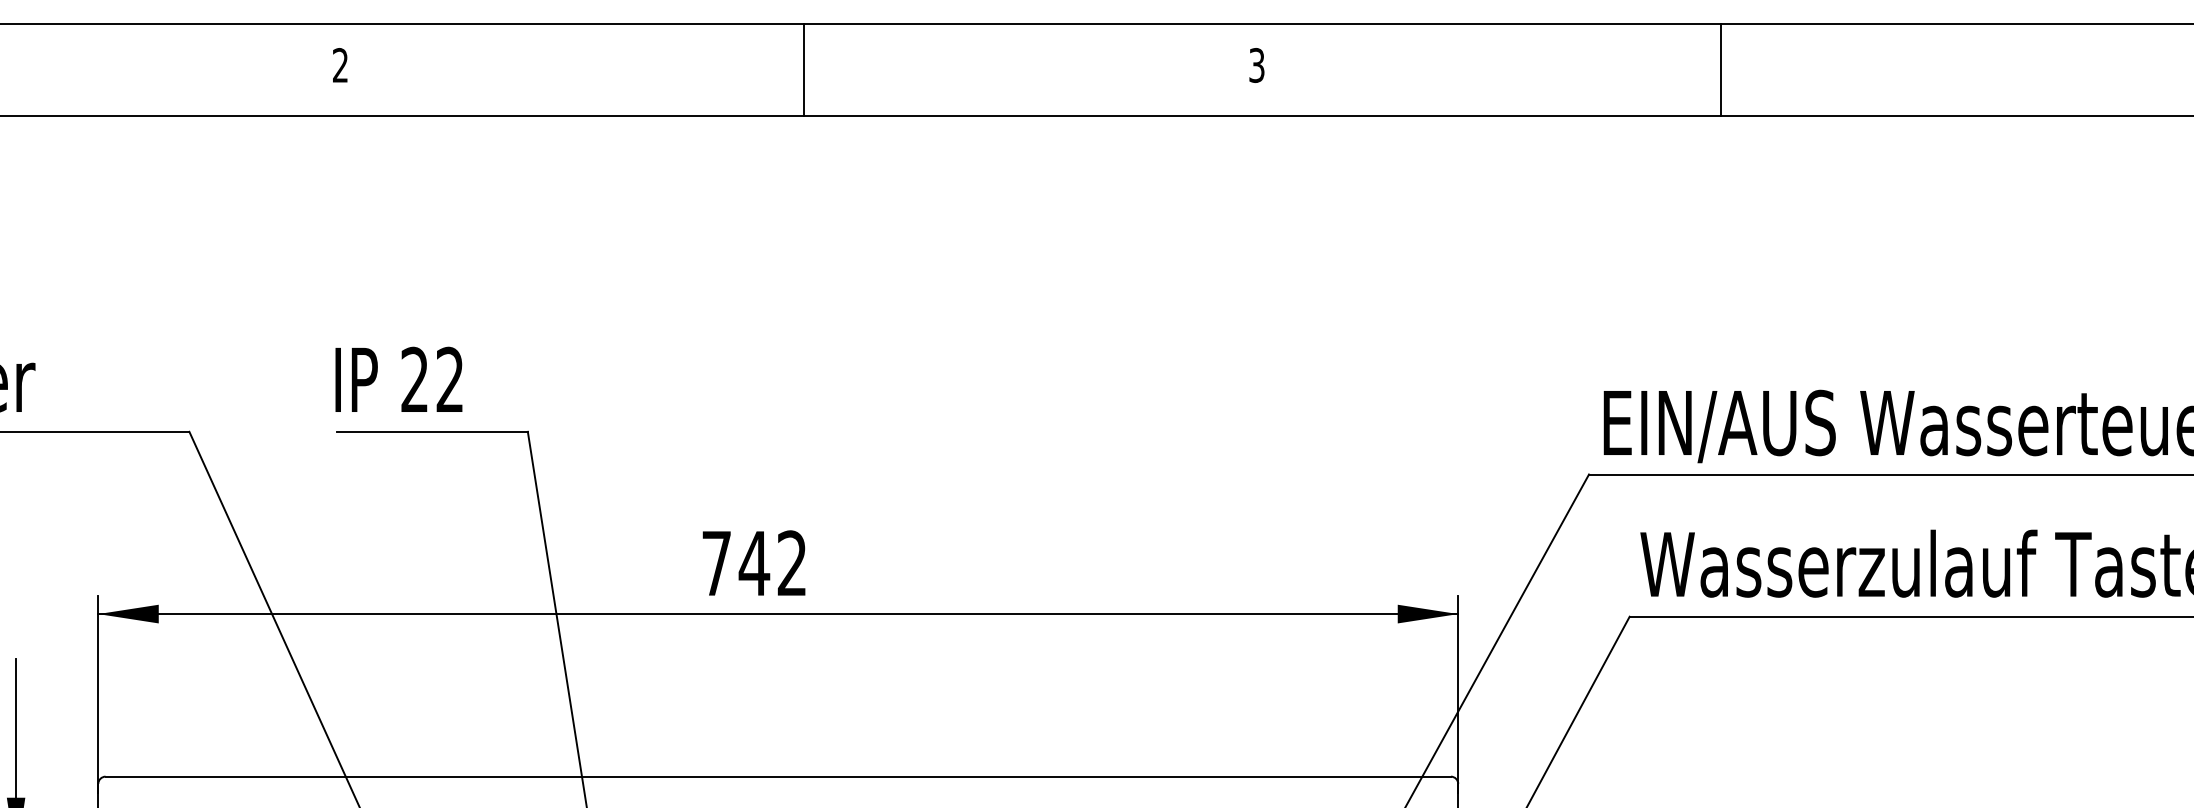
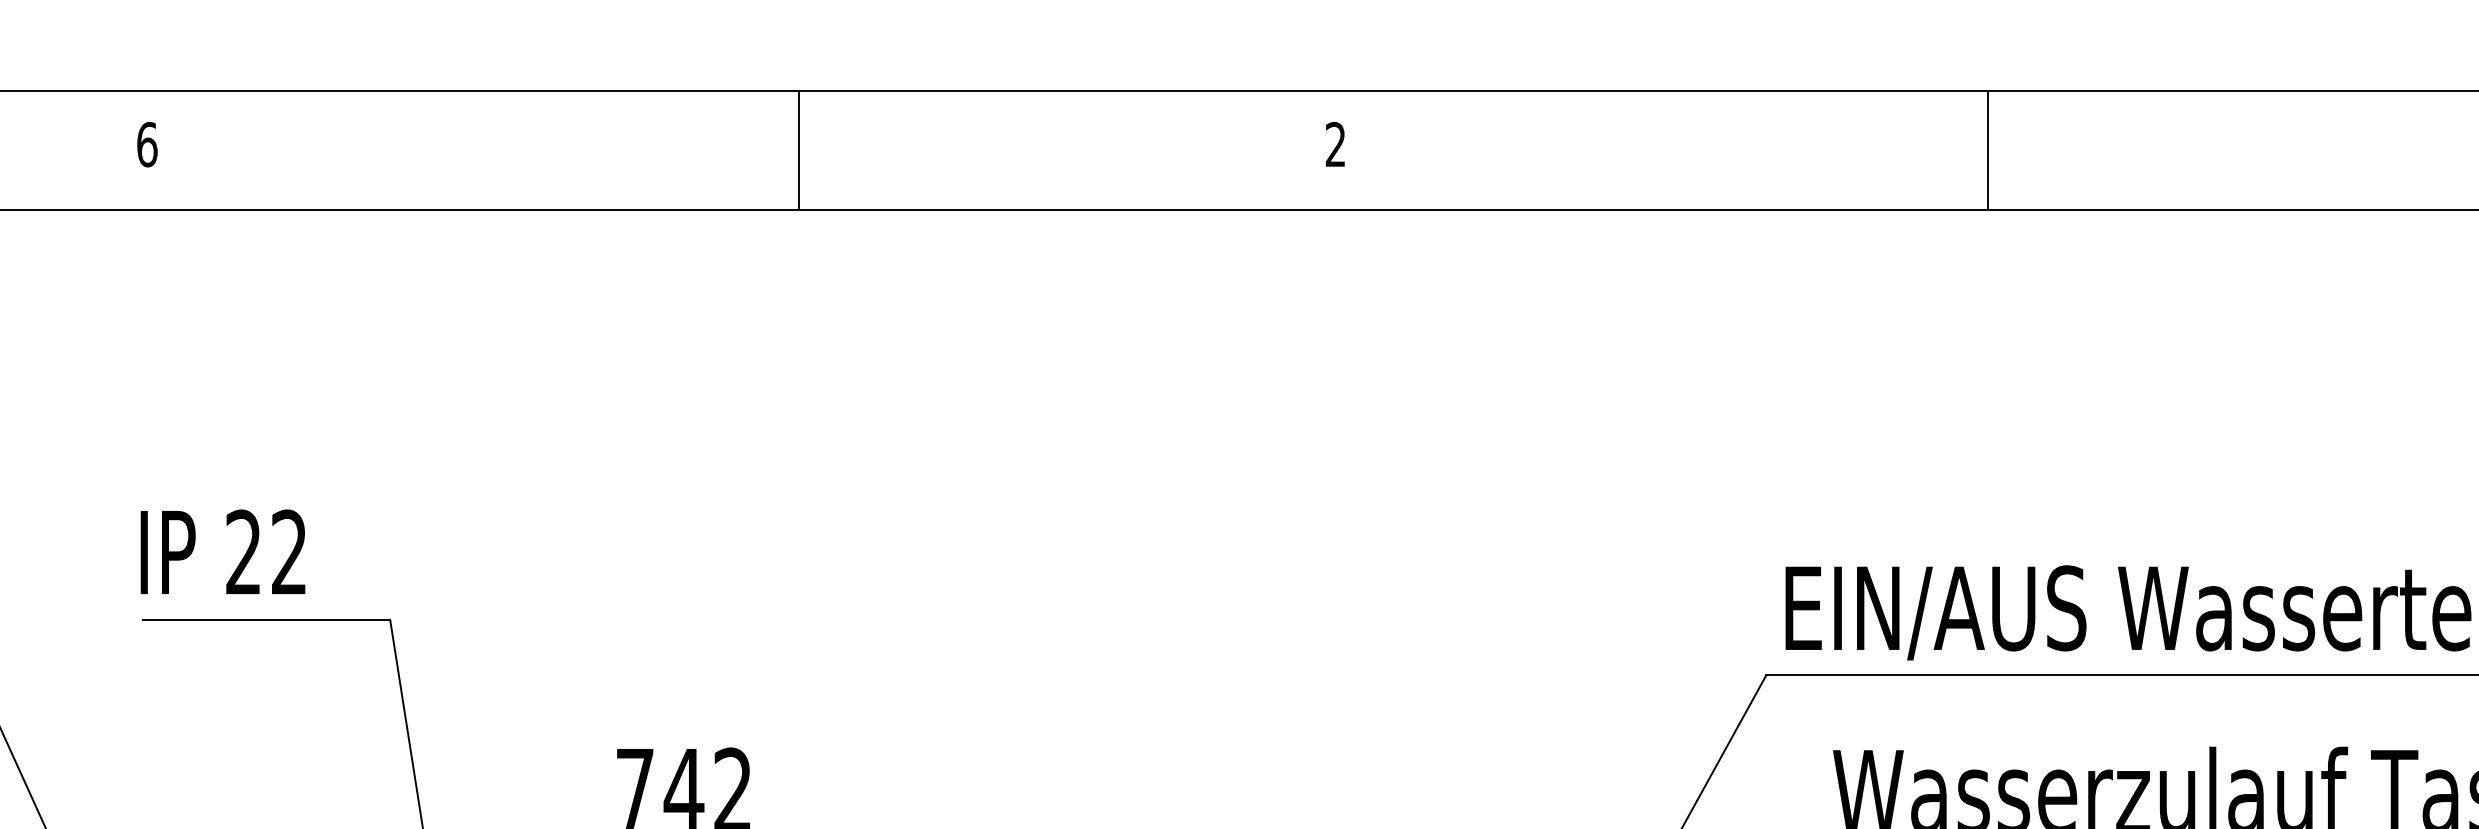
text: (340, 65) -> (147, 144), 2 -> 6
text: (1256, 65) -> (1335, 144), 3 -> 2
line: (804, 69) -> (799, 149), moved
line: (1720, 69) -> (1987, 149), moved

